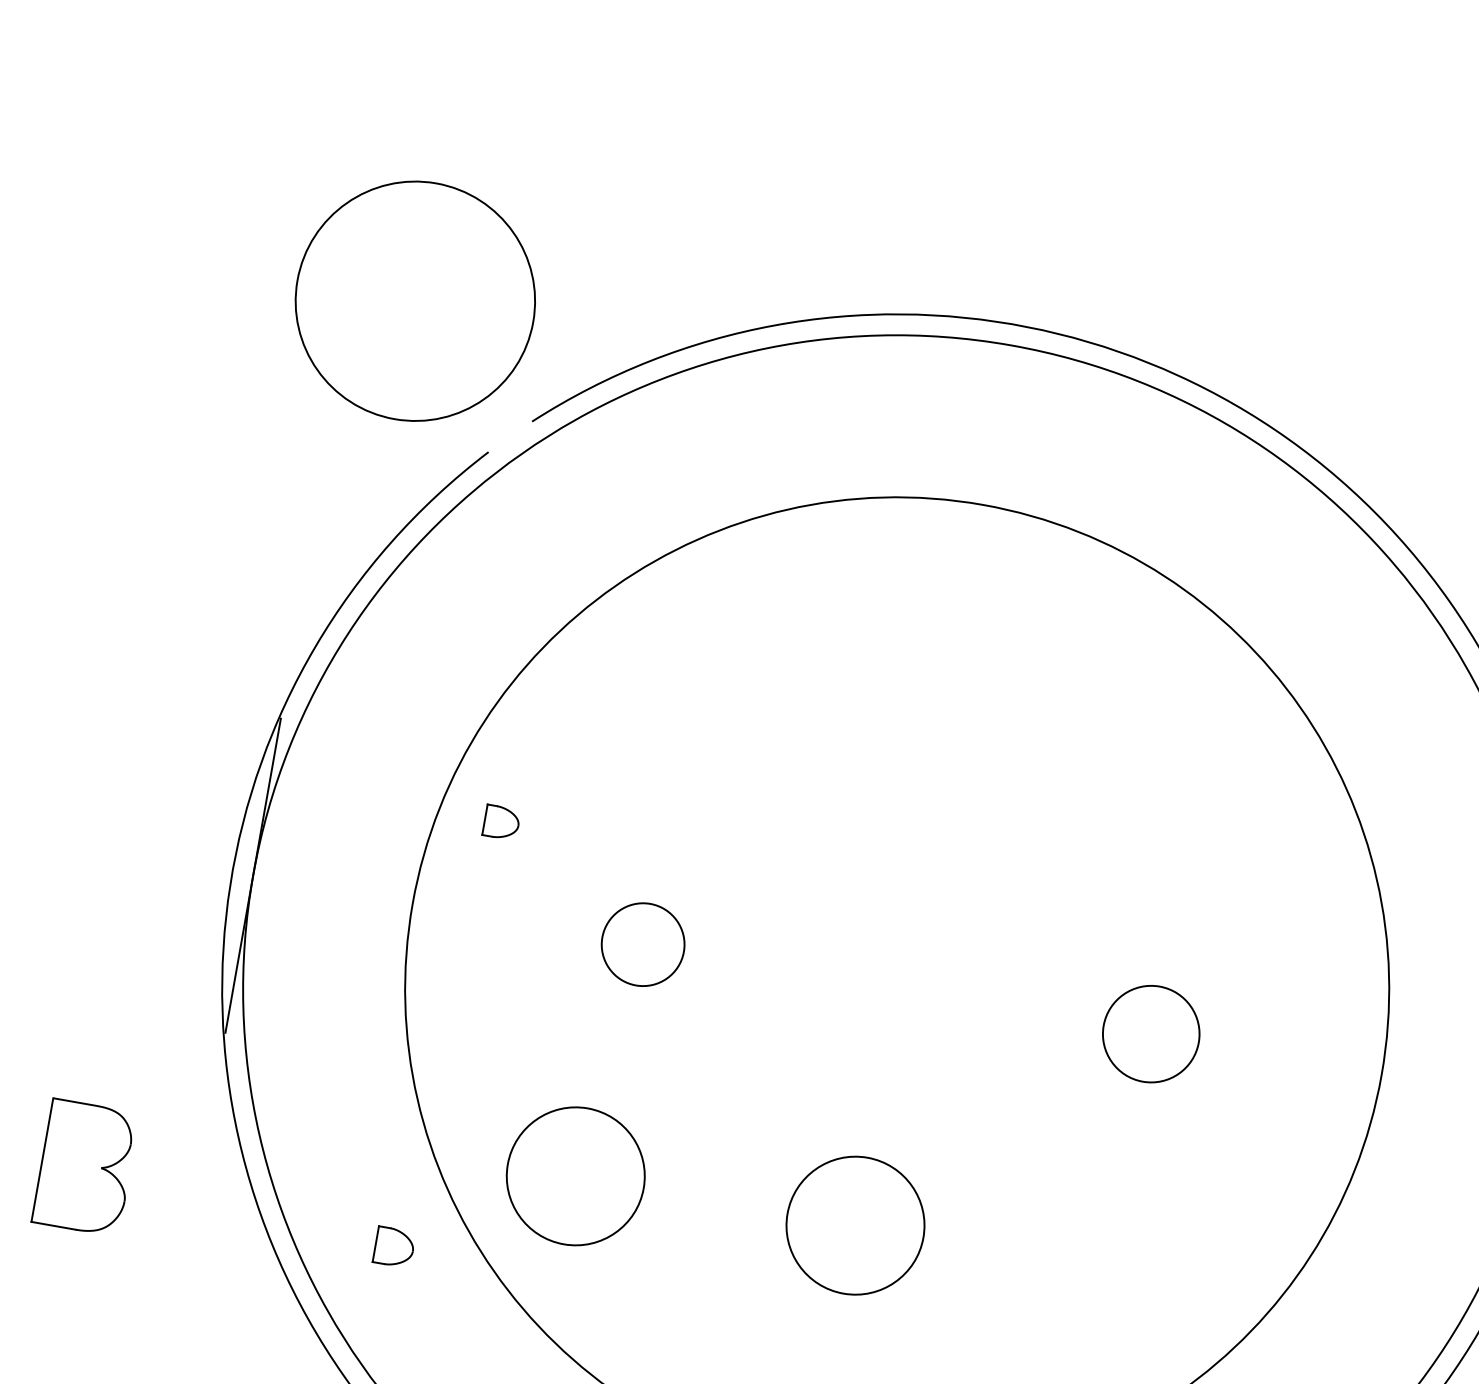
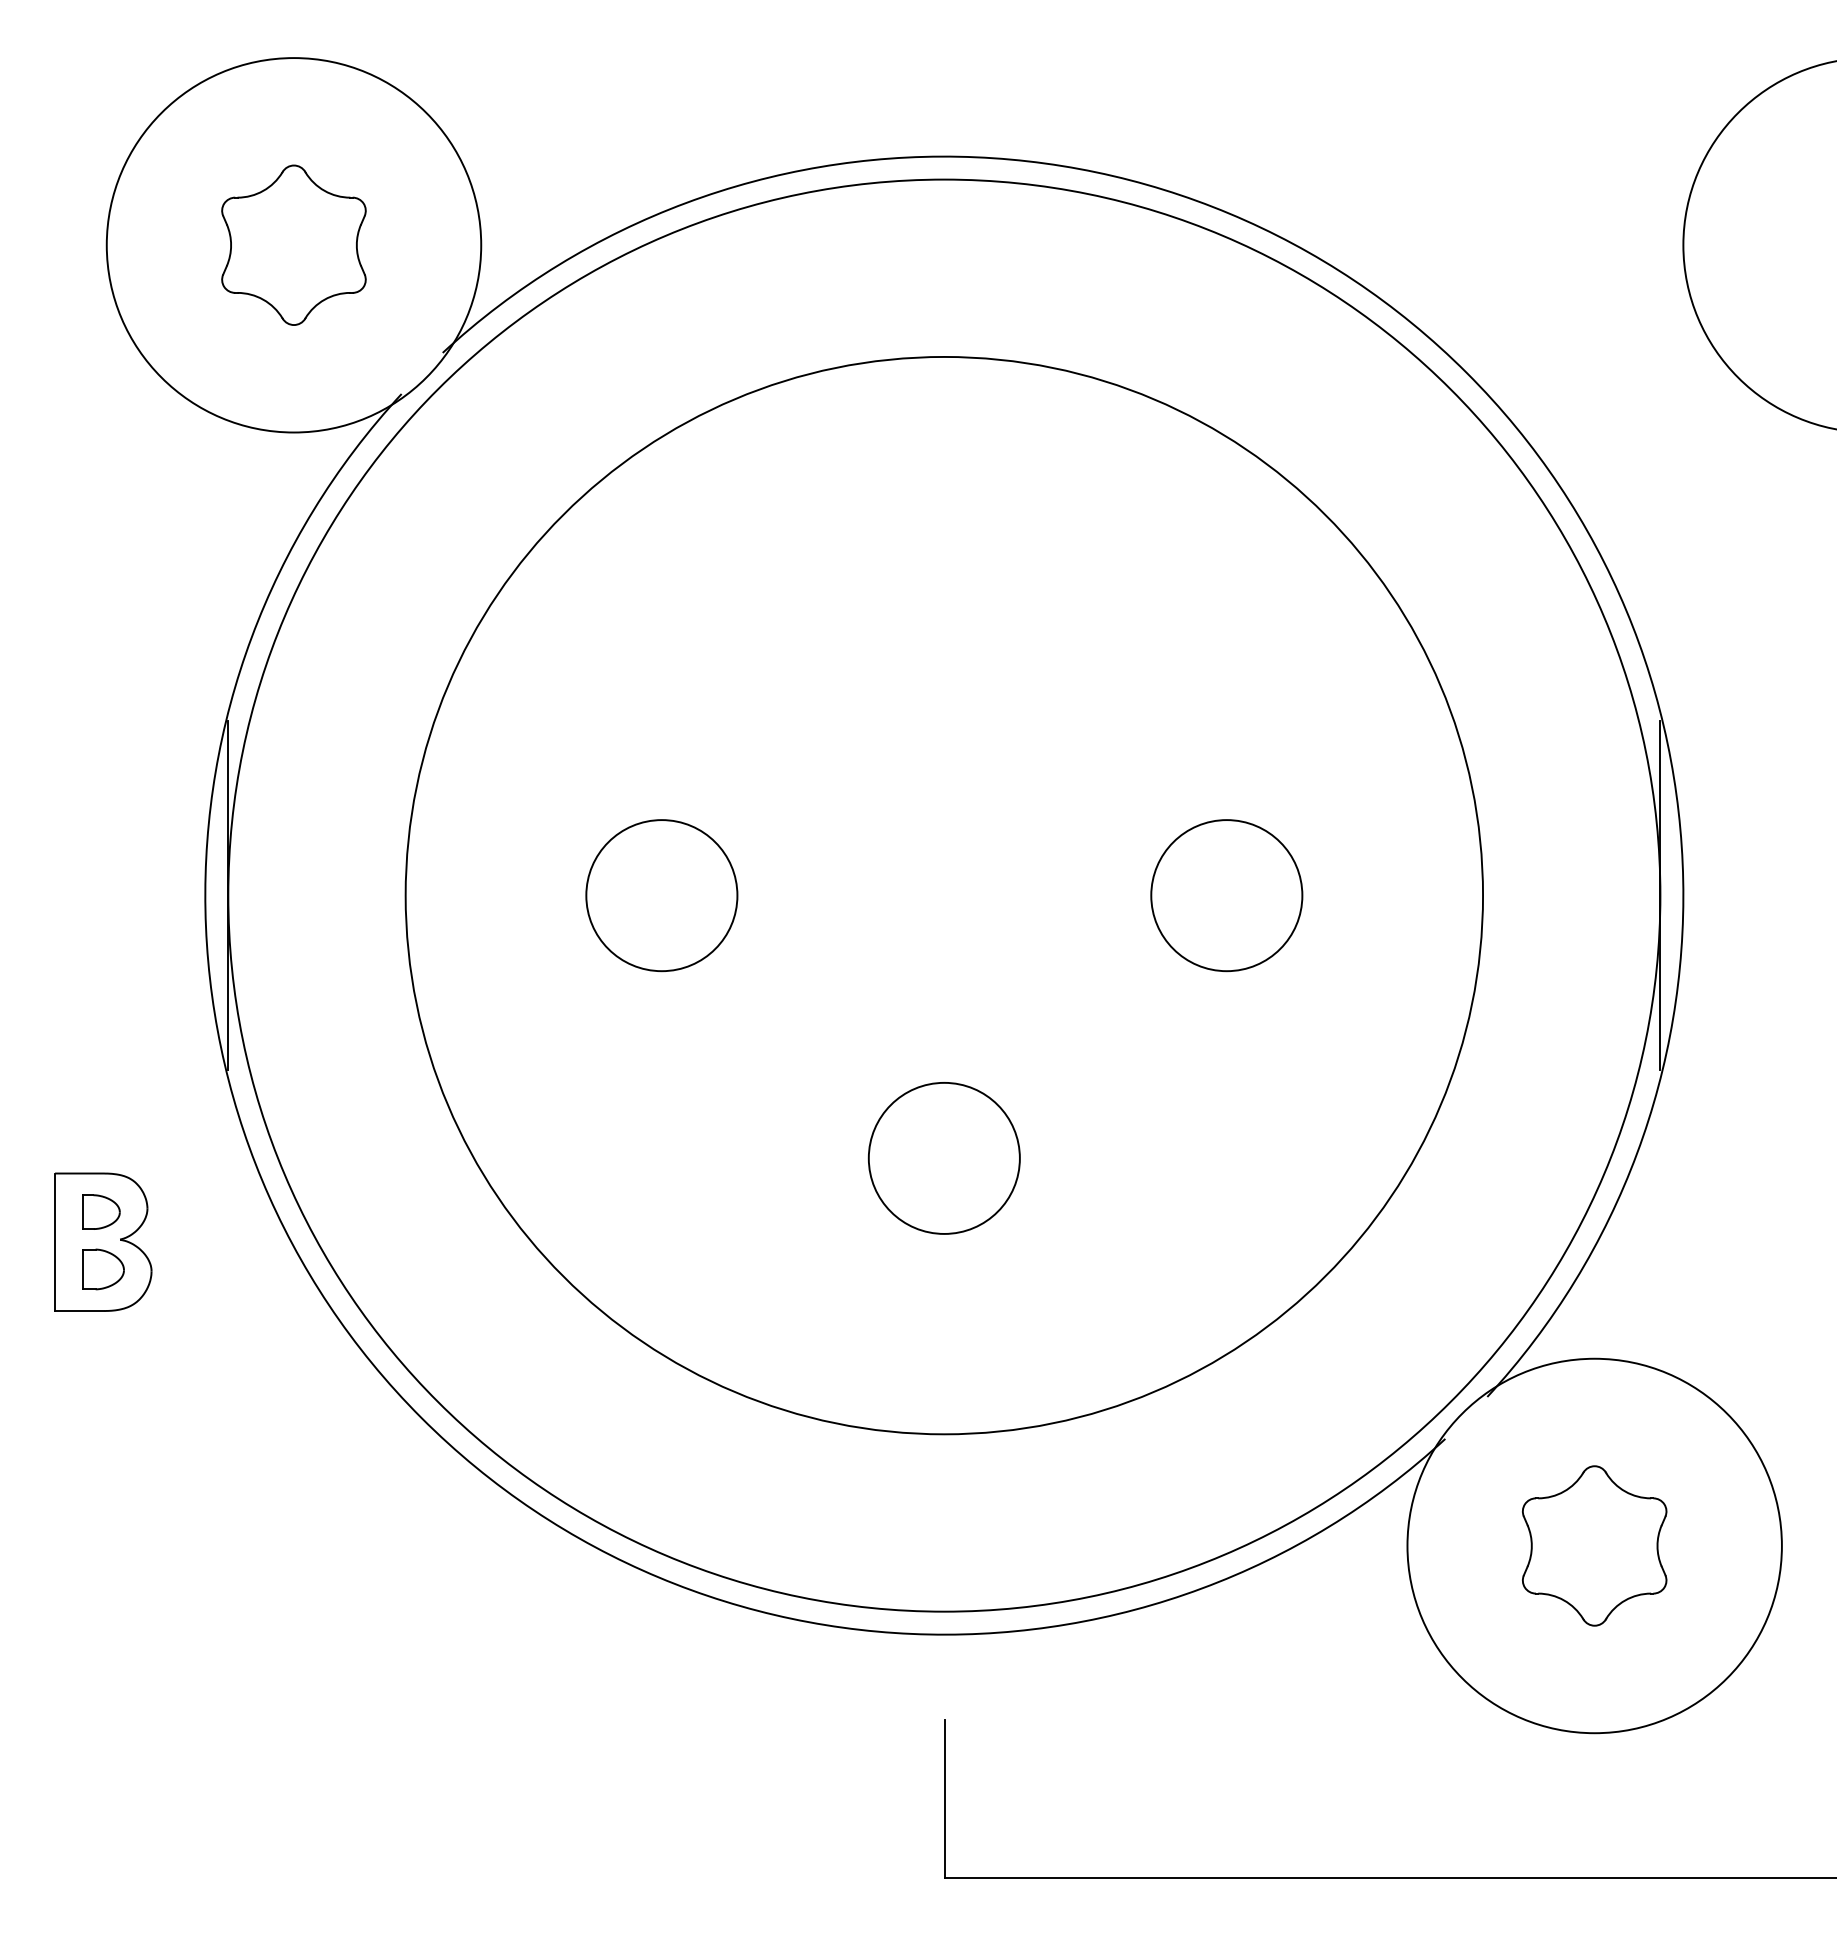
part: (415, 300) -> (293, 244), added
circle: (414, 301) -> (293, 245), size x1.43
part: (502, 822) -> (101, 1211), moved
circle: (642, 944) -> (661, 895), size x1.67
circle: (1150, 1033) -> (1226, 895), size x1.43
circle: (575, 1176) -> (632, 1158), removed
part: (394, 1247) -> (103, 1269), moved

